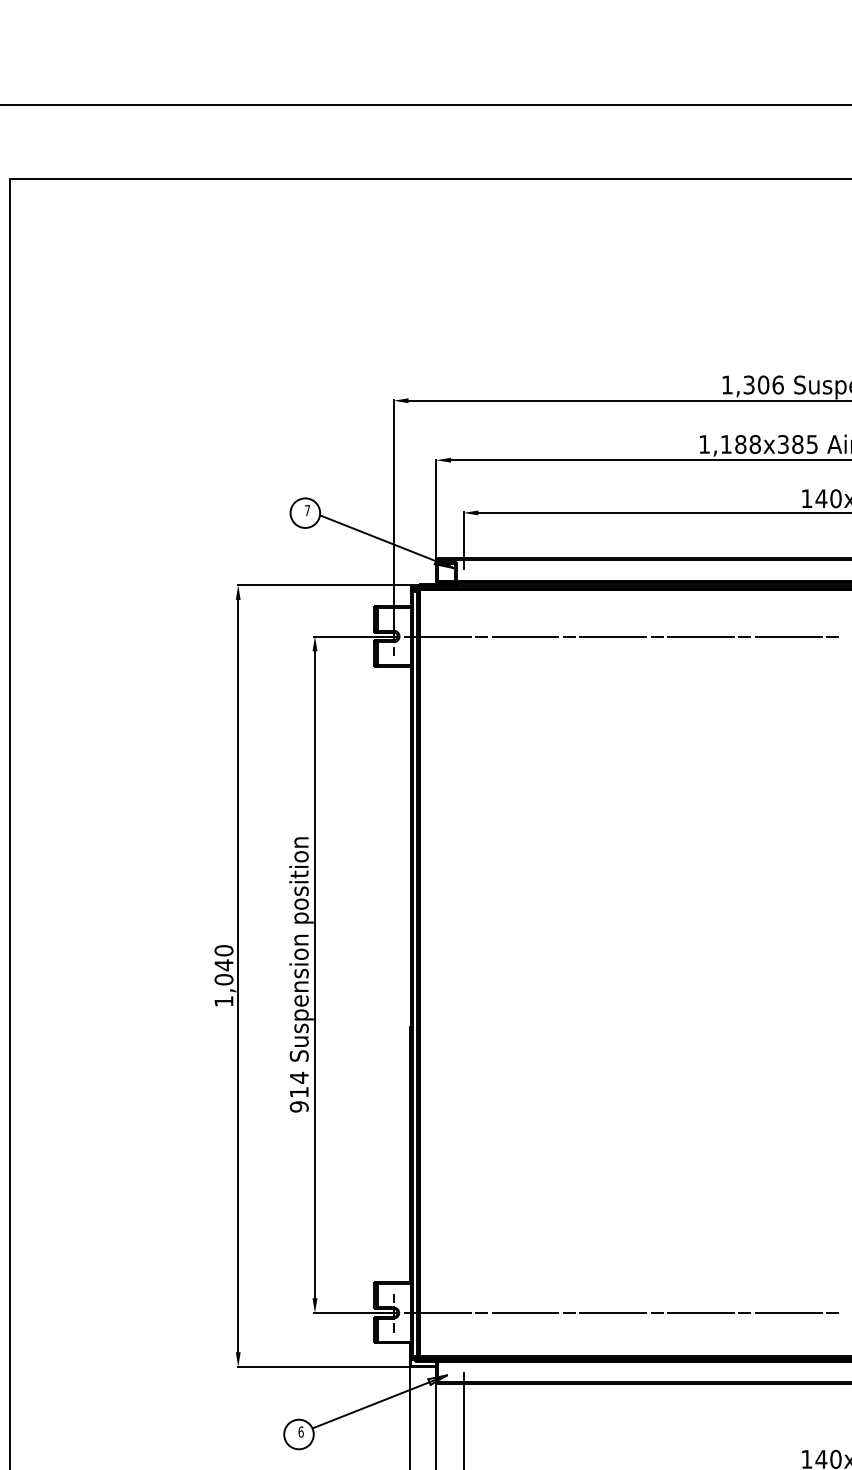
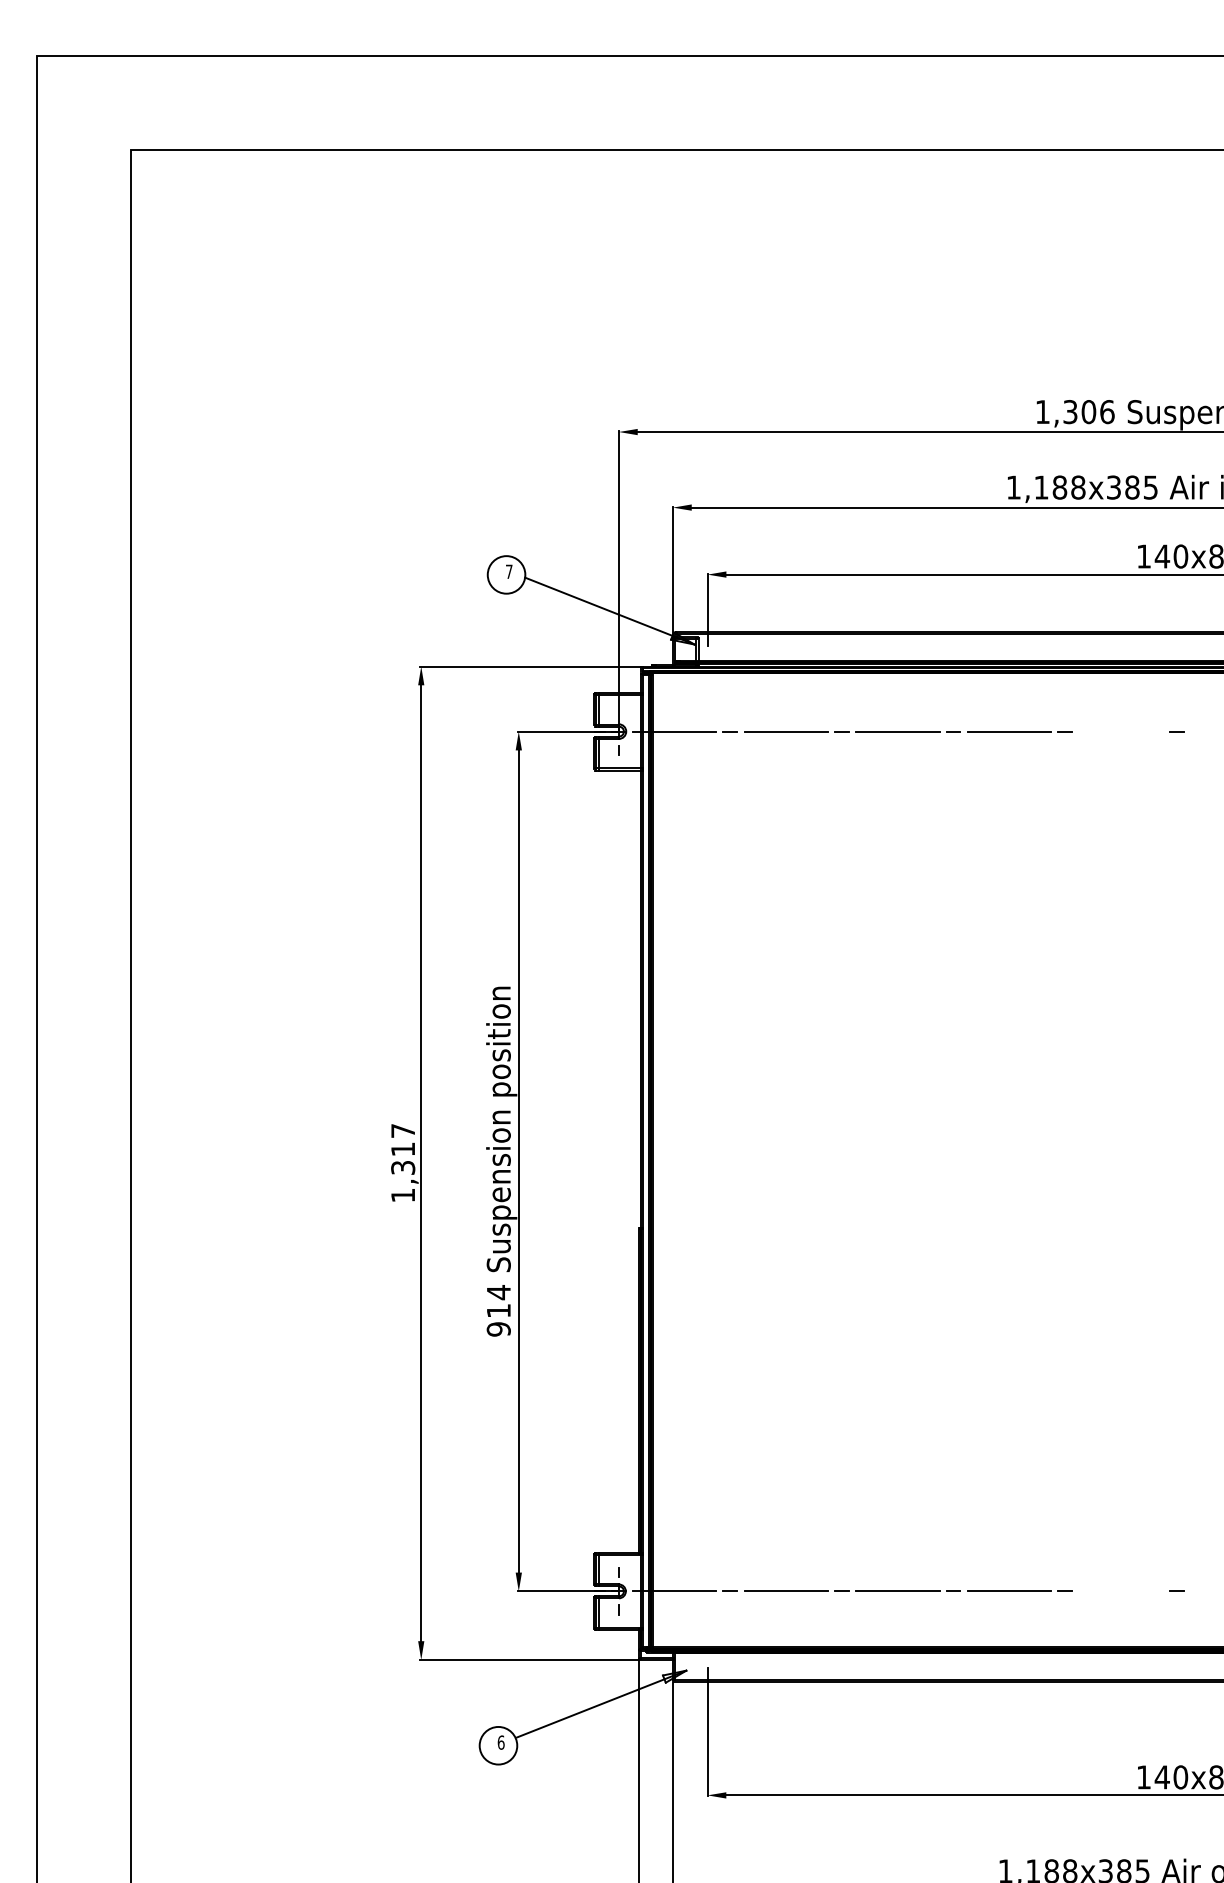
line: (788, 636) -> (1120, 731), removed
text: (224, 965) -> (403, 1149), 1,040 -> 1,317
line: (788, 1313) -> (1120, 1591), removed

